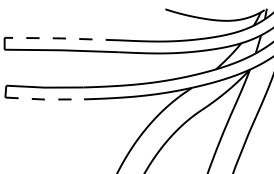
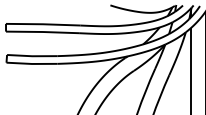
line: (62, 38) -> (43, 24), dashed -> solid
line: (45, 98) -> (32, 63), dashed -> solid

